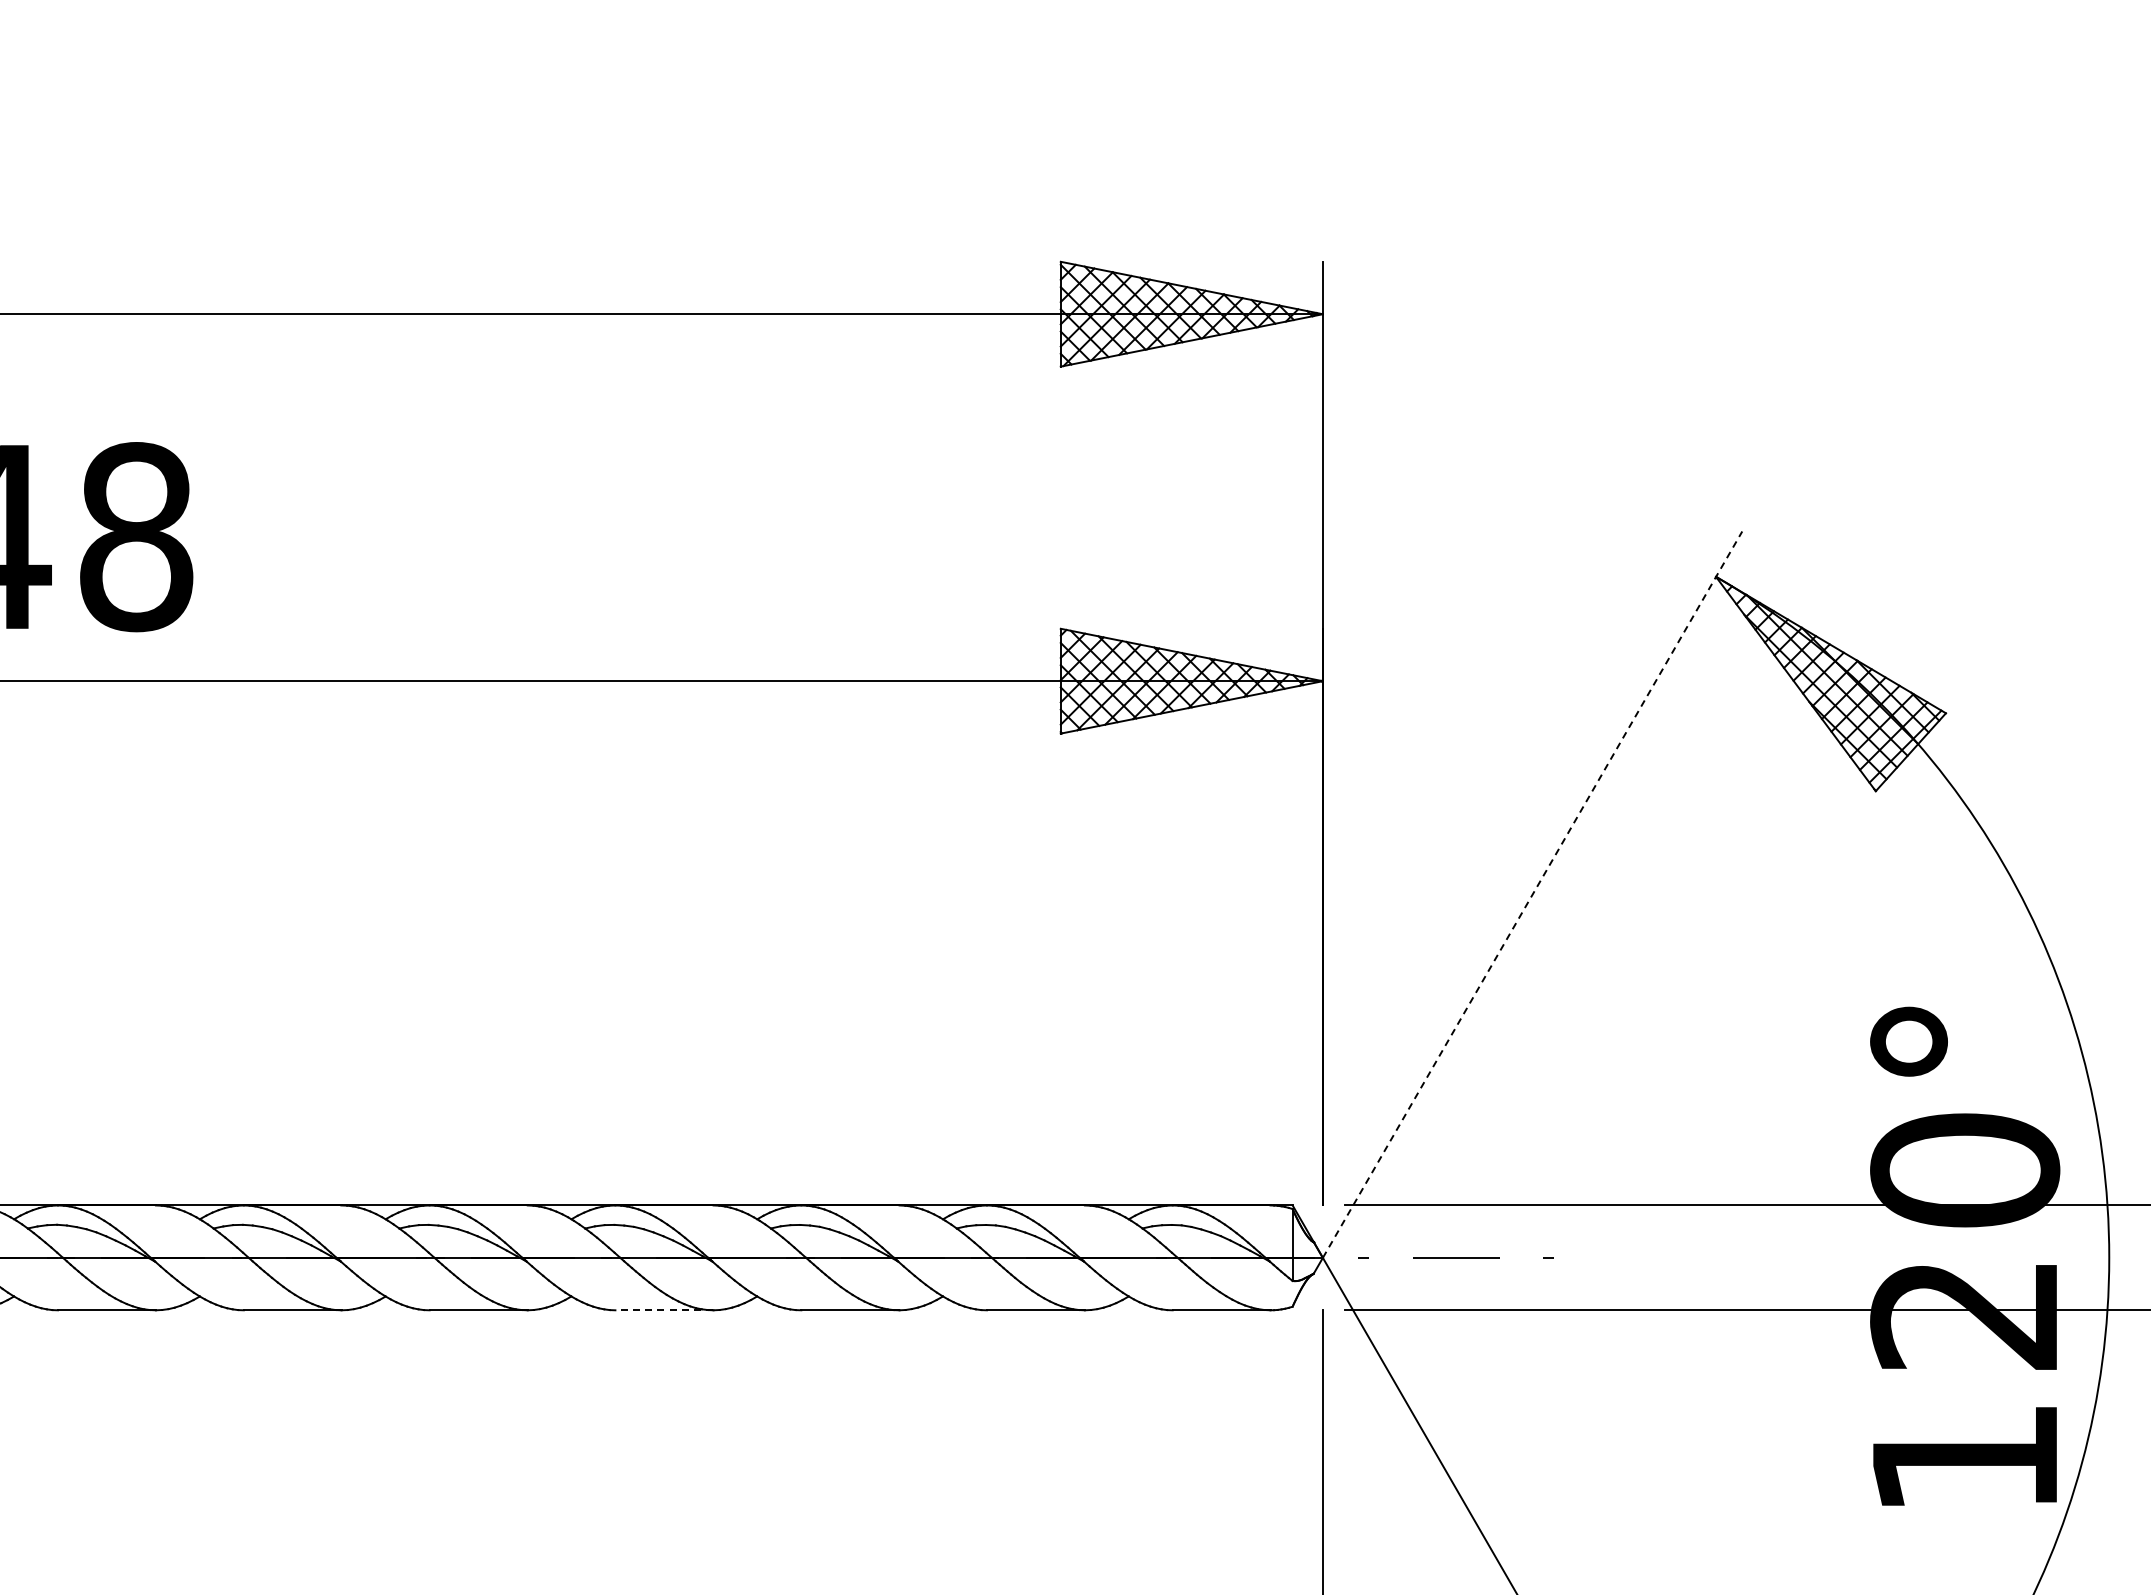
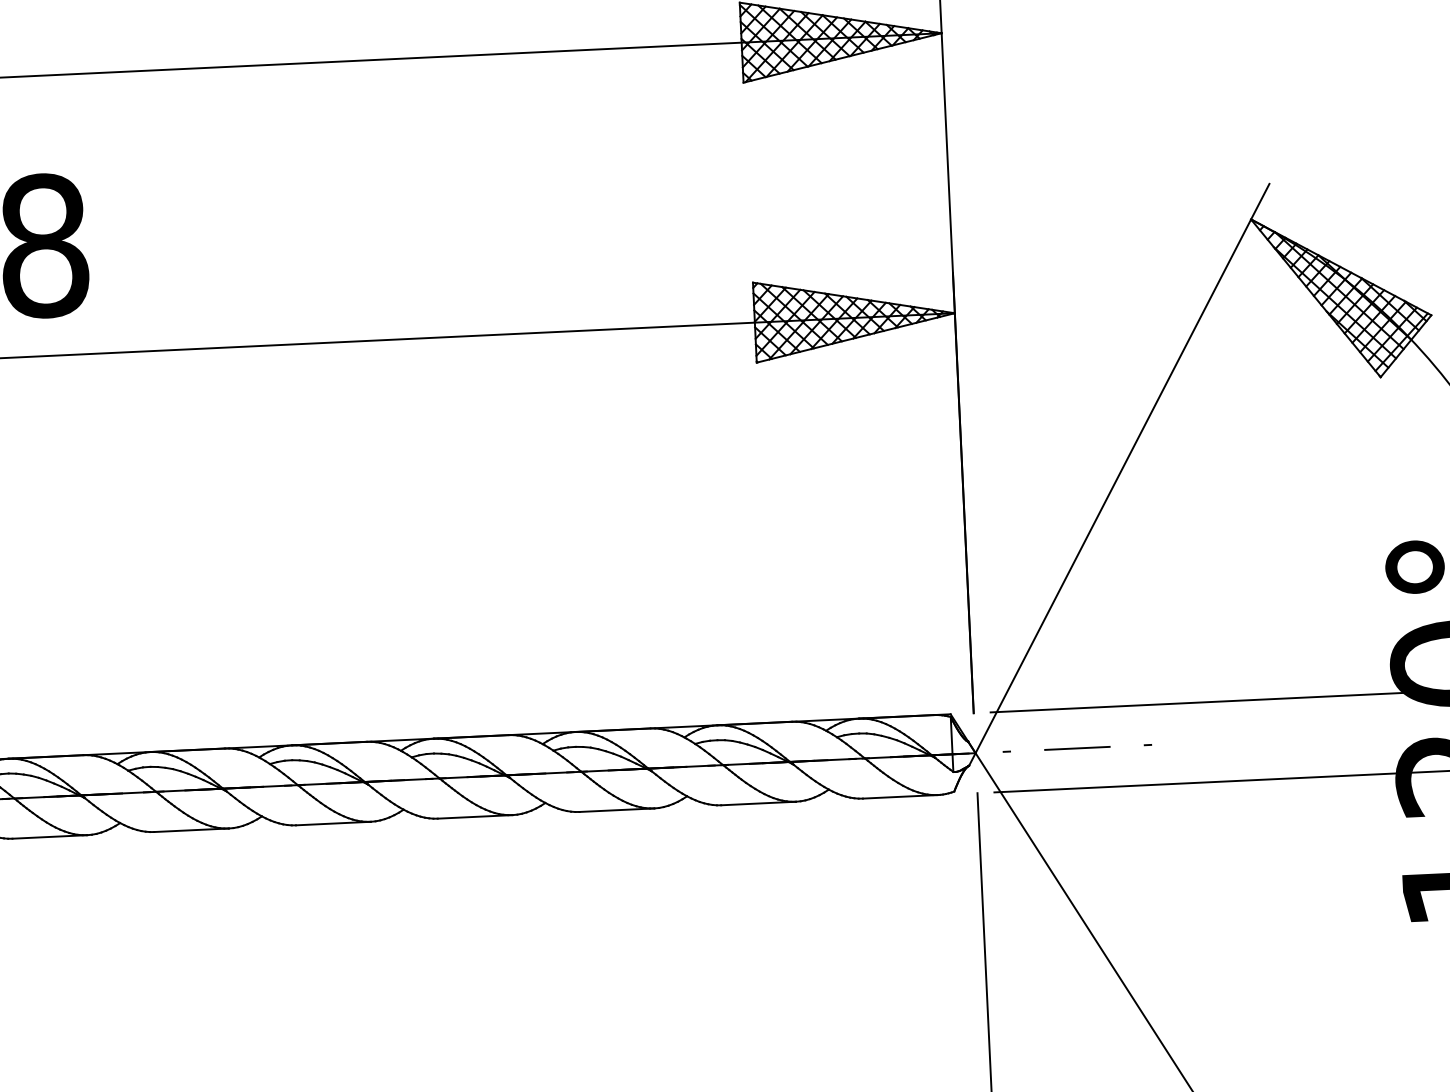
line: (1532, 894) -> (1122, 468), dashed -> solid
line: (664, 1310) -> (475, 817), dashed -> solid

